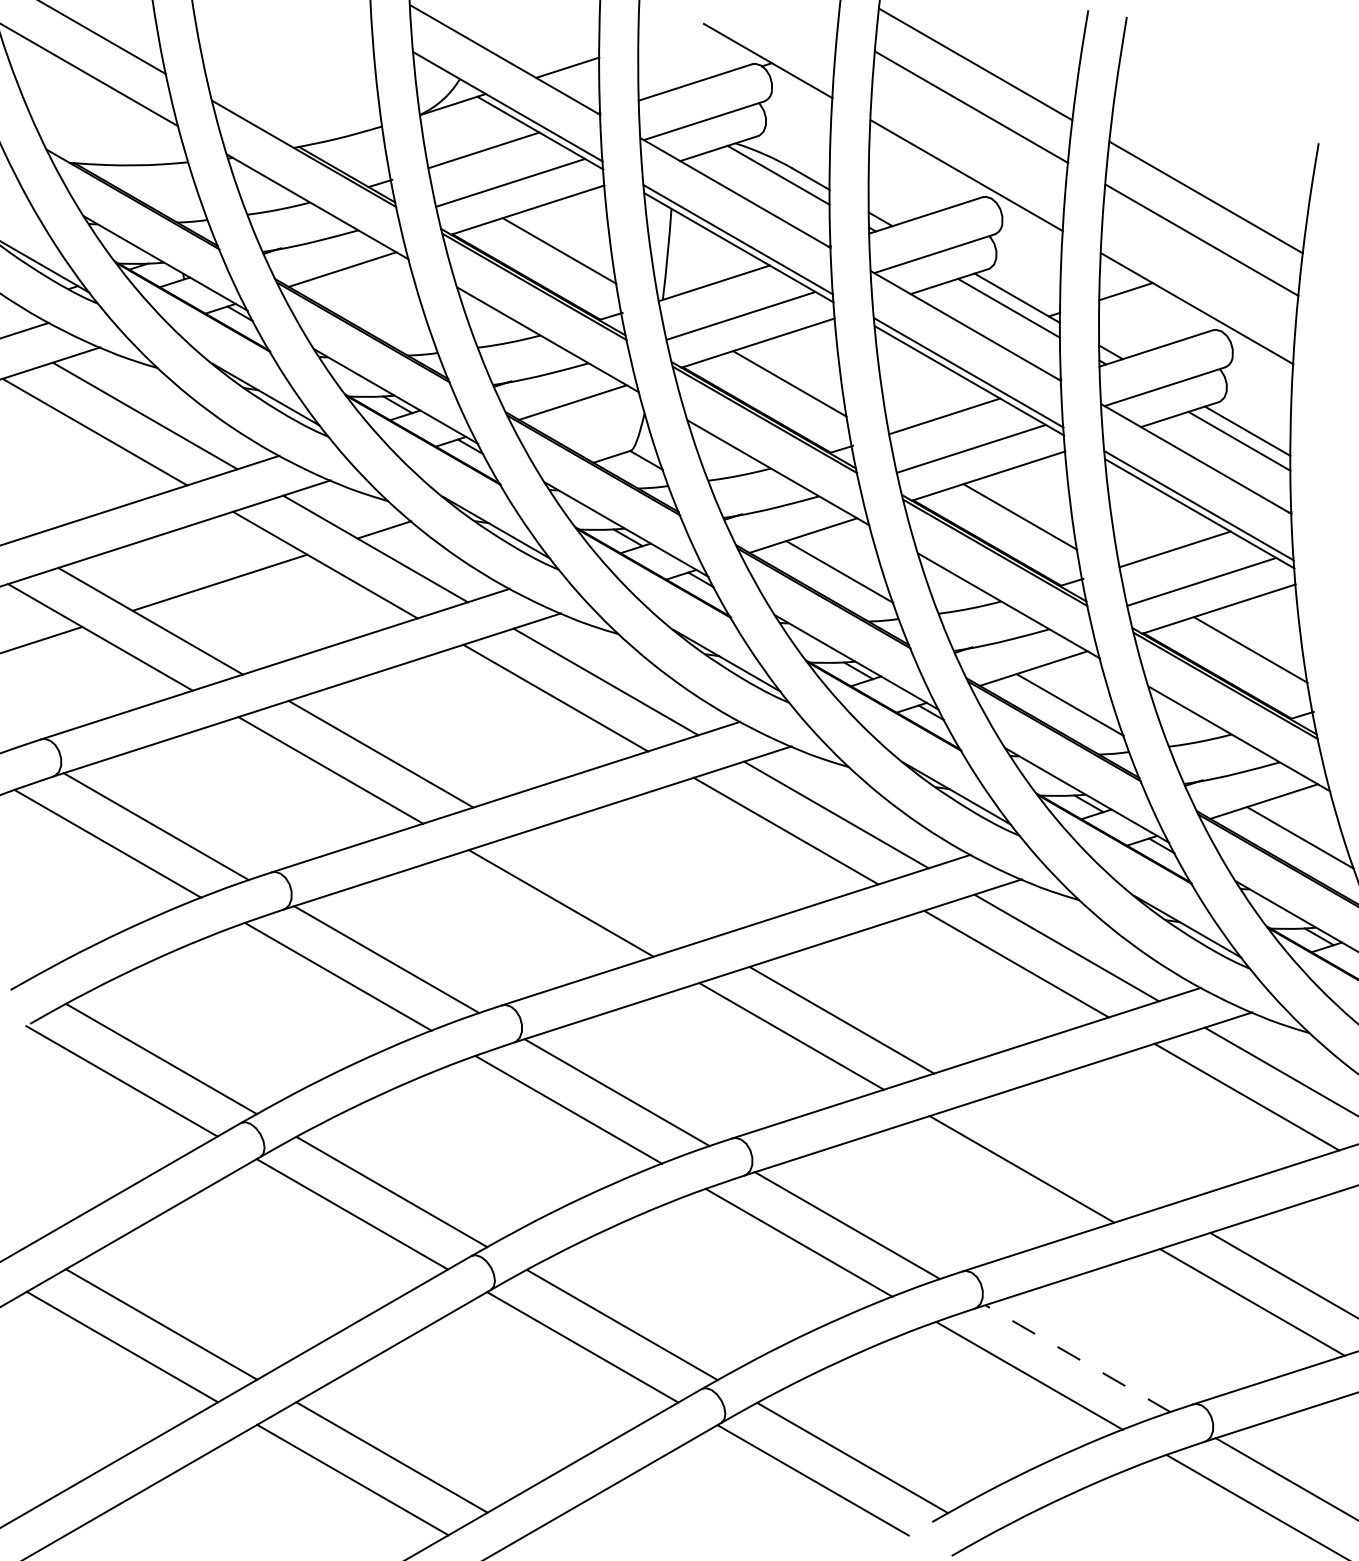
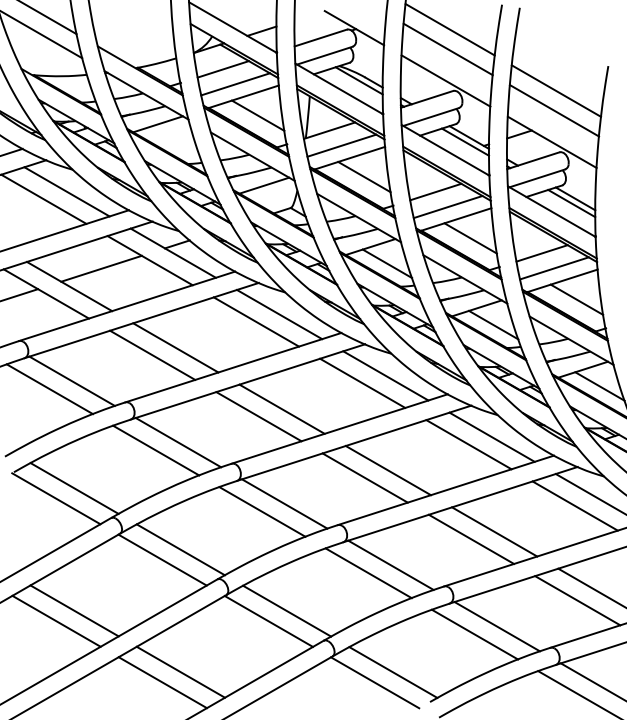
line: (610, 885) -> (281, 408), added
line: (1071, 1152) -> (494, 531), added
line: (1076, 1358) -> (496, 626), dashed -> solid

